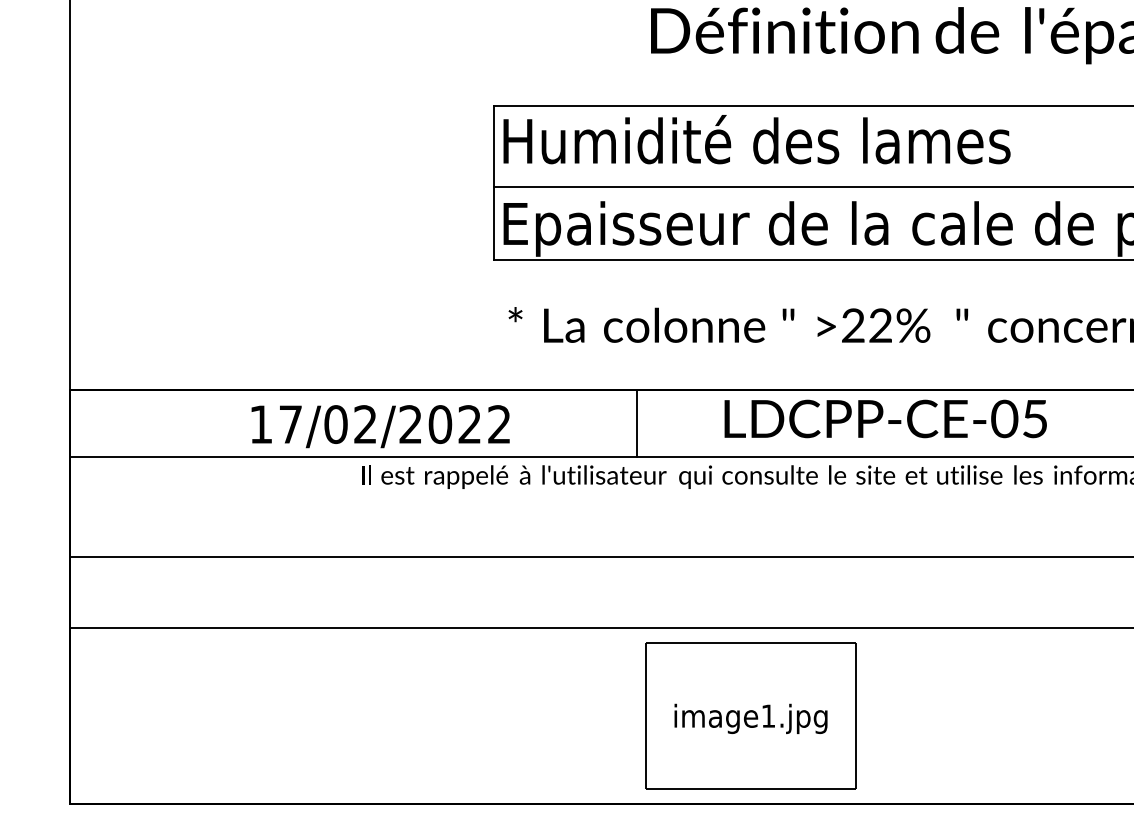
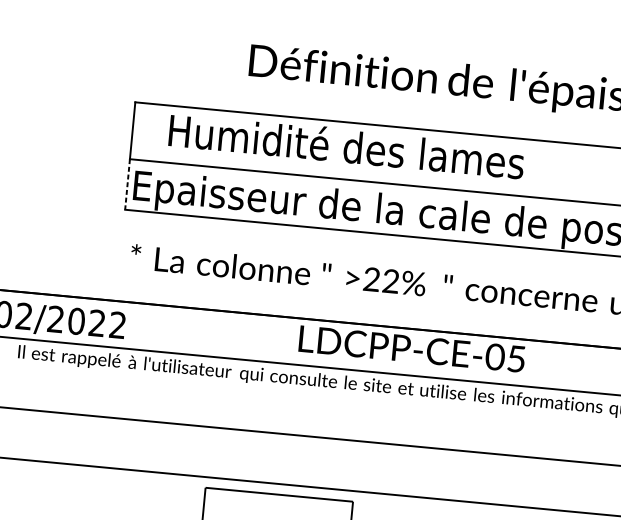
text: (756, 139) -> (346, 145), moved
line: (494, 224) -> (127, 185), solid -> dashed
text: (885, 418) -> (411, 348), moved
line: (636, 423) -> (213, 333), removed

